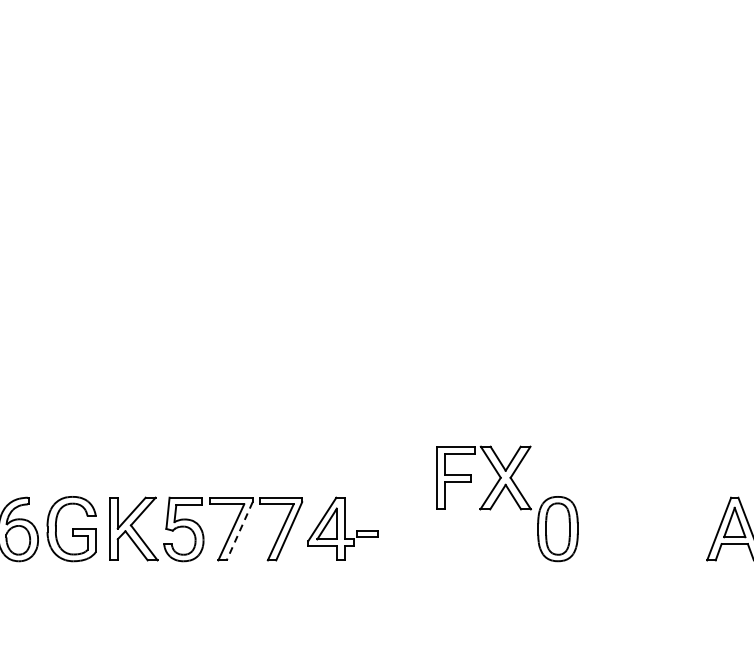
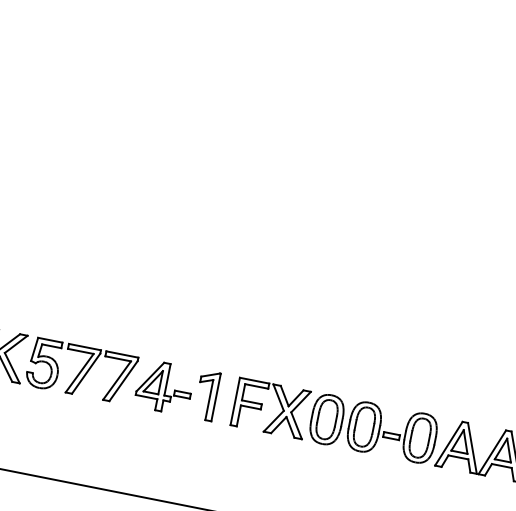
part: (471, 477) -> (261, 406), moved
part: (398, 528) -> (206, 395), added
part: (643, 529) -> (391, 432), added
line: (239, 531) -> (85, 373), dashed -> solid

